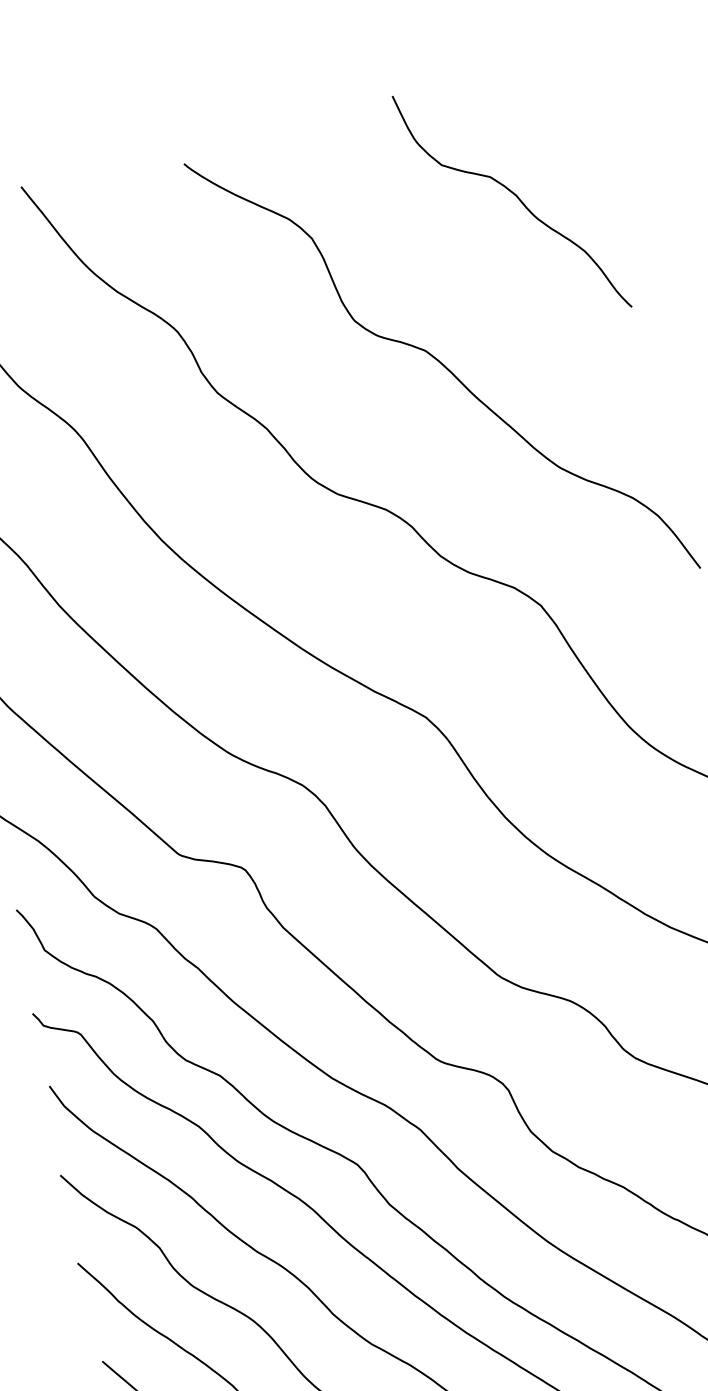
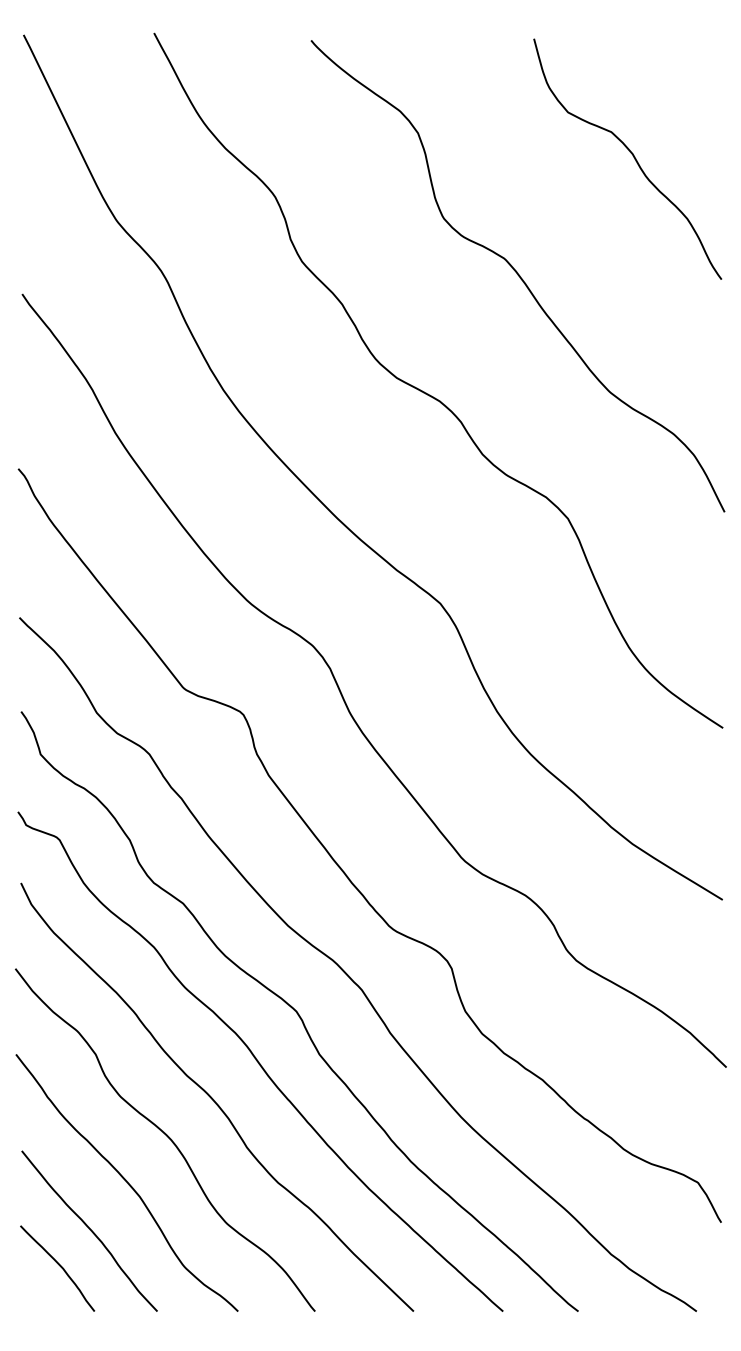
curve: (515, 196) -> (631, 154), moved

